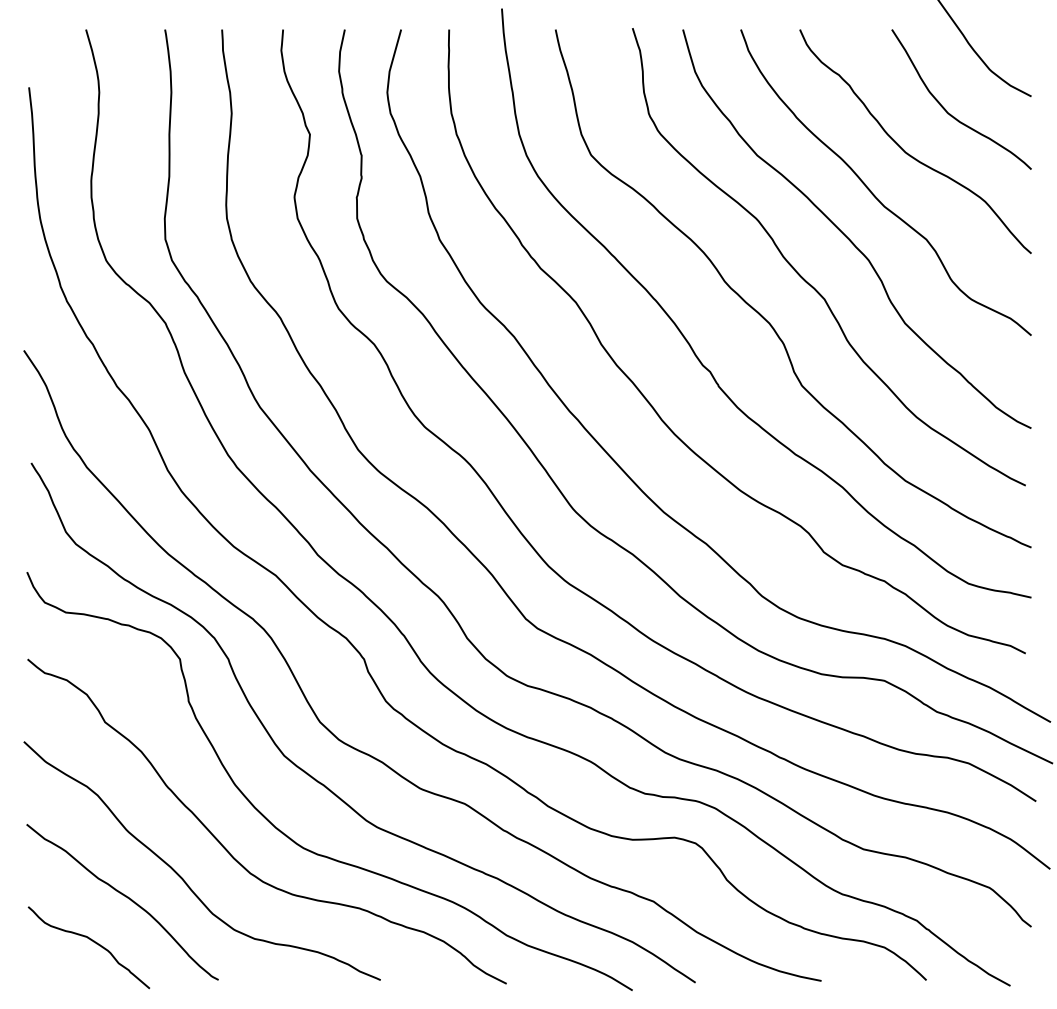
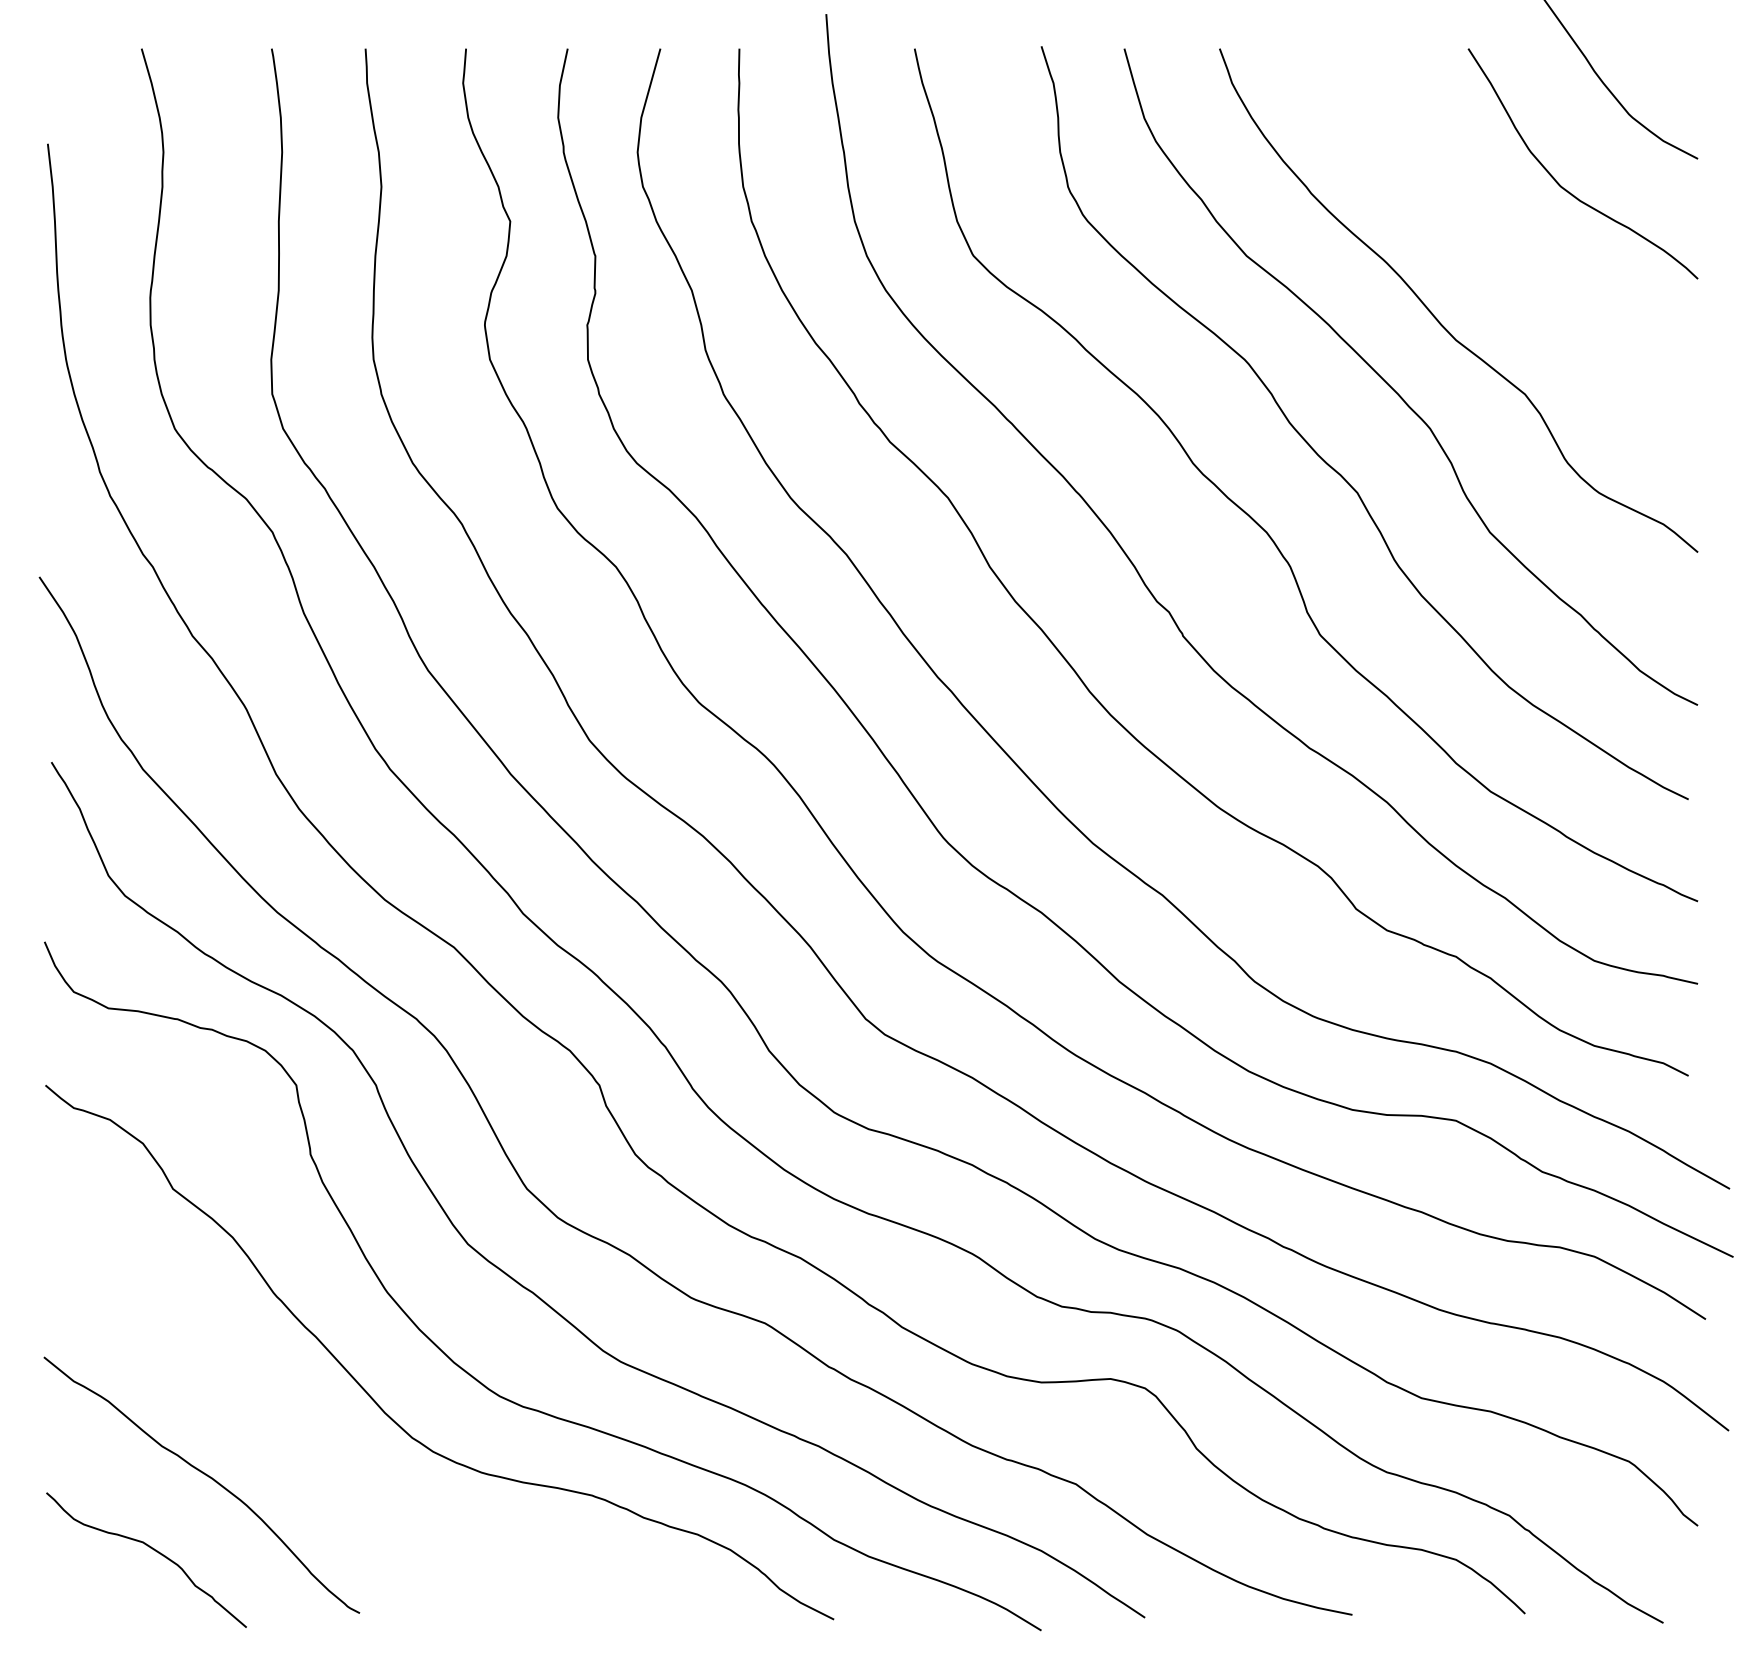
curve: (907, 152) -> (1493, 251), removed
curve: (183, 878) -> (302, 1446), removed

